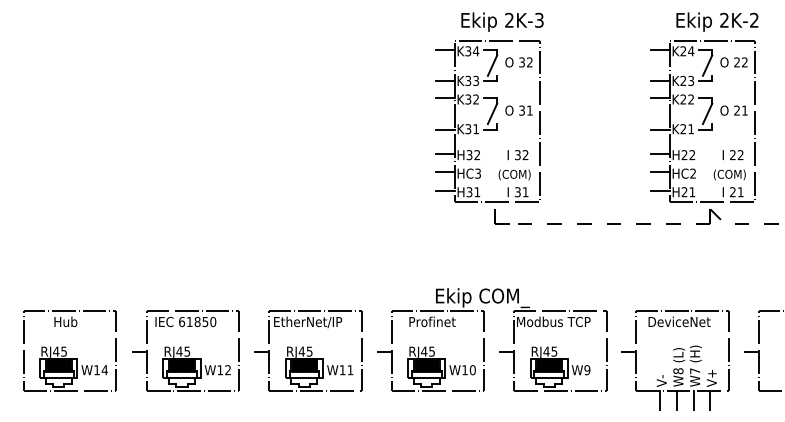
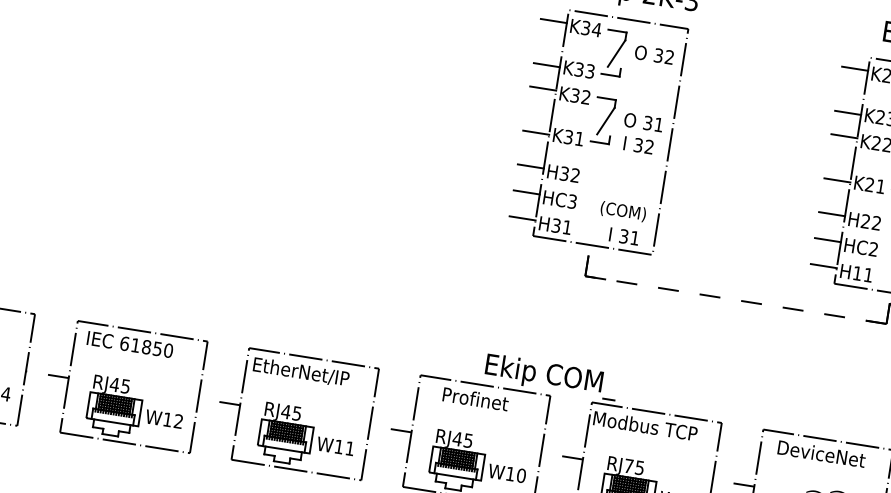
text: (517, 155) -> (637, 145), moved
text: (684, 191) -> (857, 272), H21 -> H11
text: (546, 351) -> (628, 465), RJ45 -> RJ75

